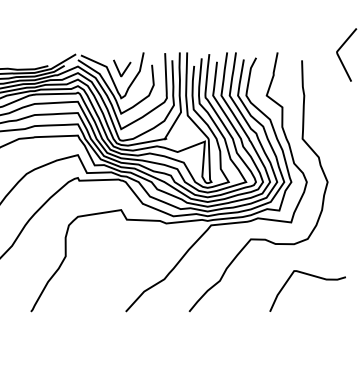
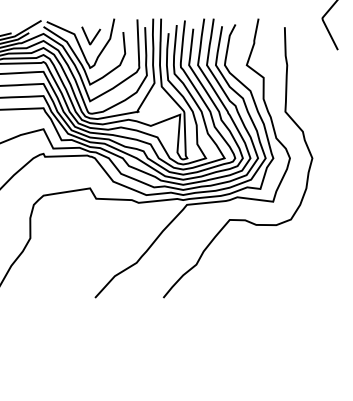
curve: (311, 276) -> (295, 259), removed

